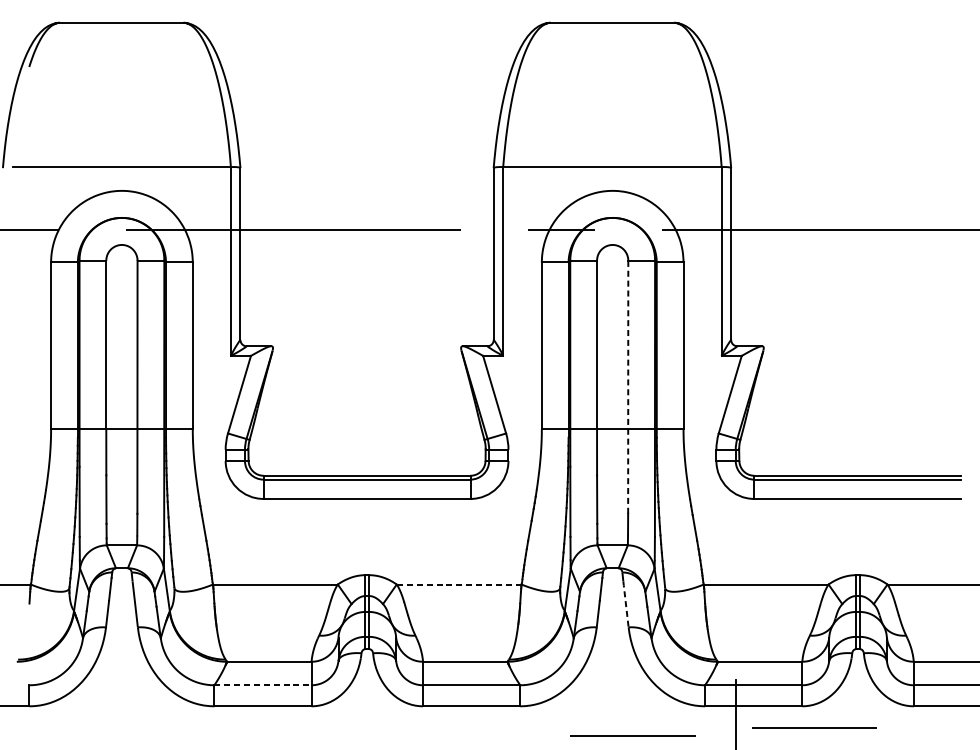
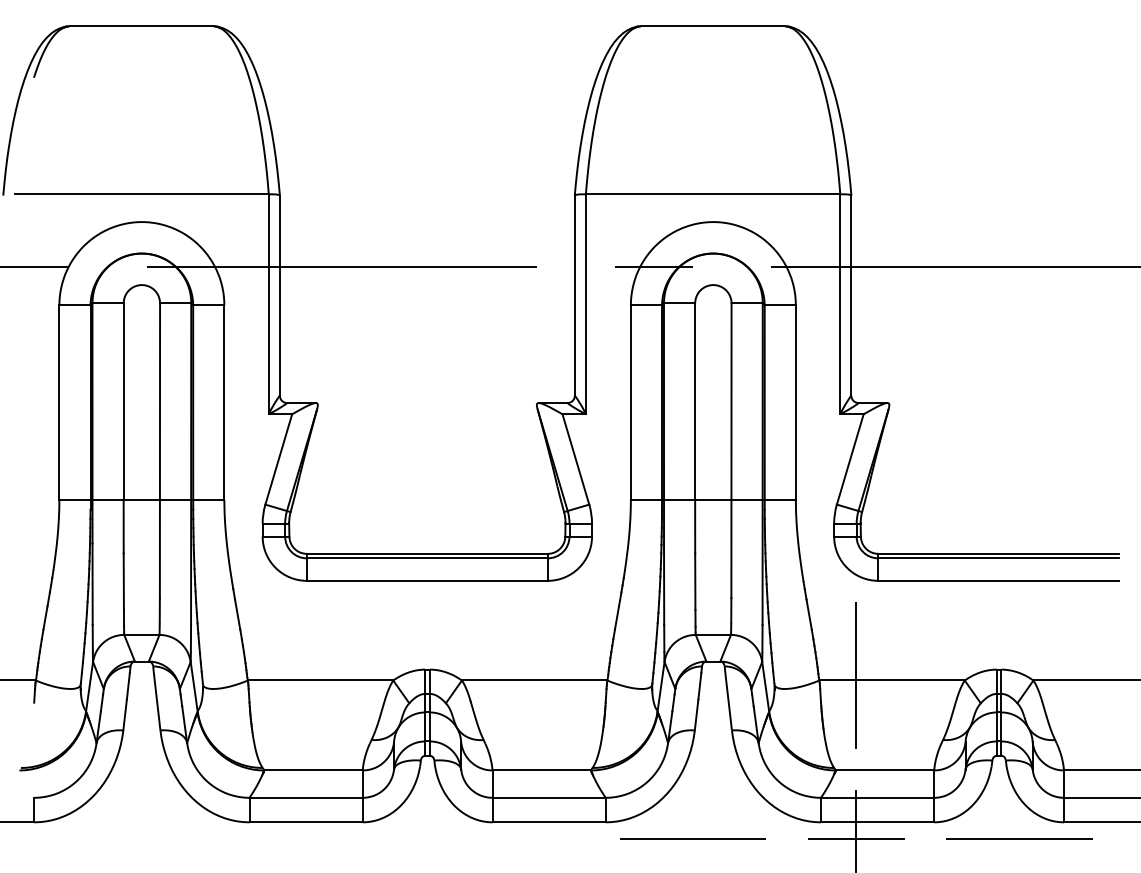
line: (628, 387) -> (731, 450), dashed -> solid
line: (735, 580) -> (856, 675), added
line: (459, 584) -> (534, 680), dashed -> solid
line: (625, 604) -> (728, 703), dashed -> solid
line: (263, 684) -> (306, 797), dashed -> solid
line: (735, 720) -> (856, 838), added
line: (814, 727) -> (1019, 838), moved
line: (632, 735) -> (692, 838), moved

